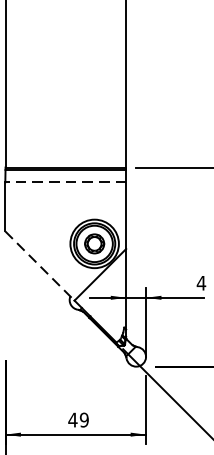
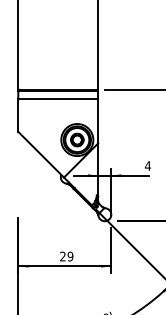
line: (66, 182) -> (58, 99), dashed -> solid
line: (40, 267) -> (41, 155), dashed -> solid
text: (72, 419) -> (62, 256), 49 -> 29

